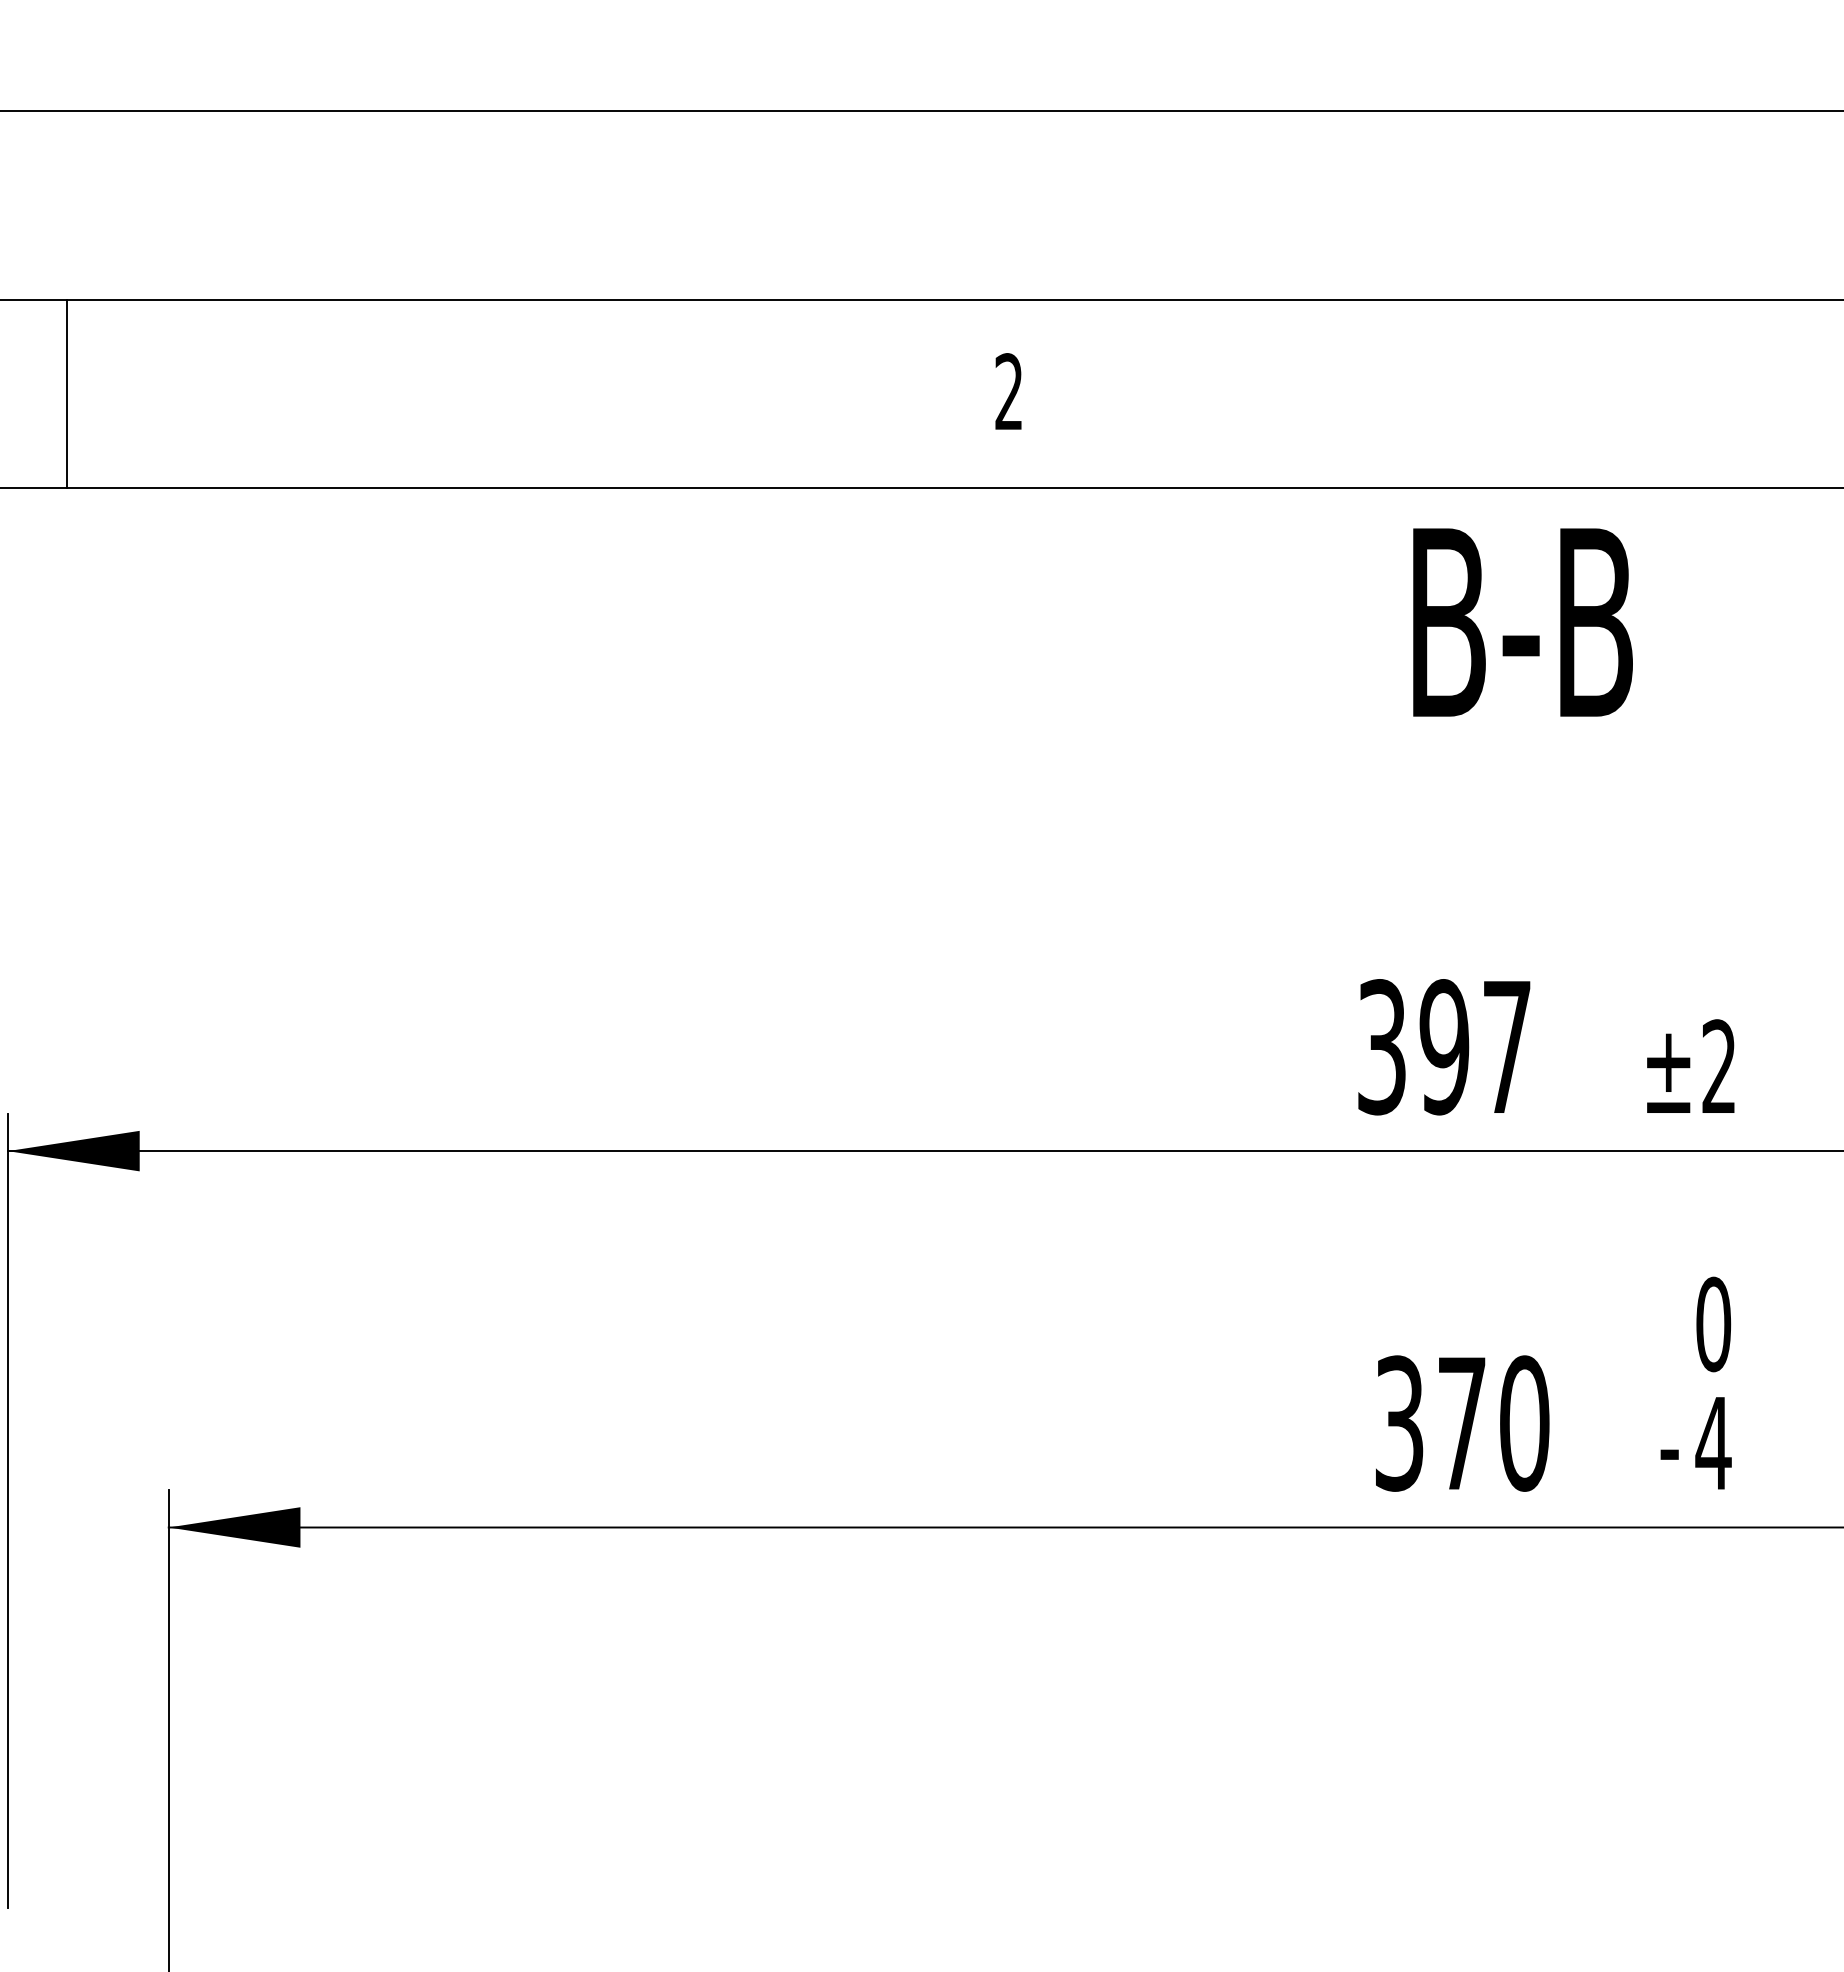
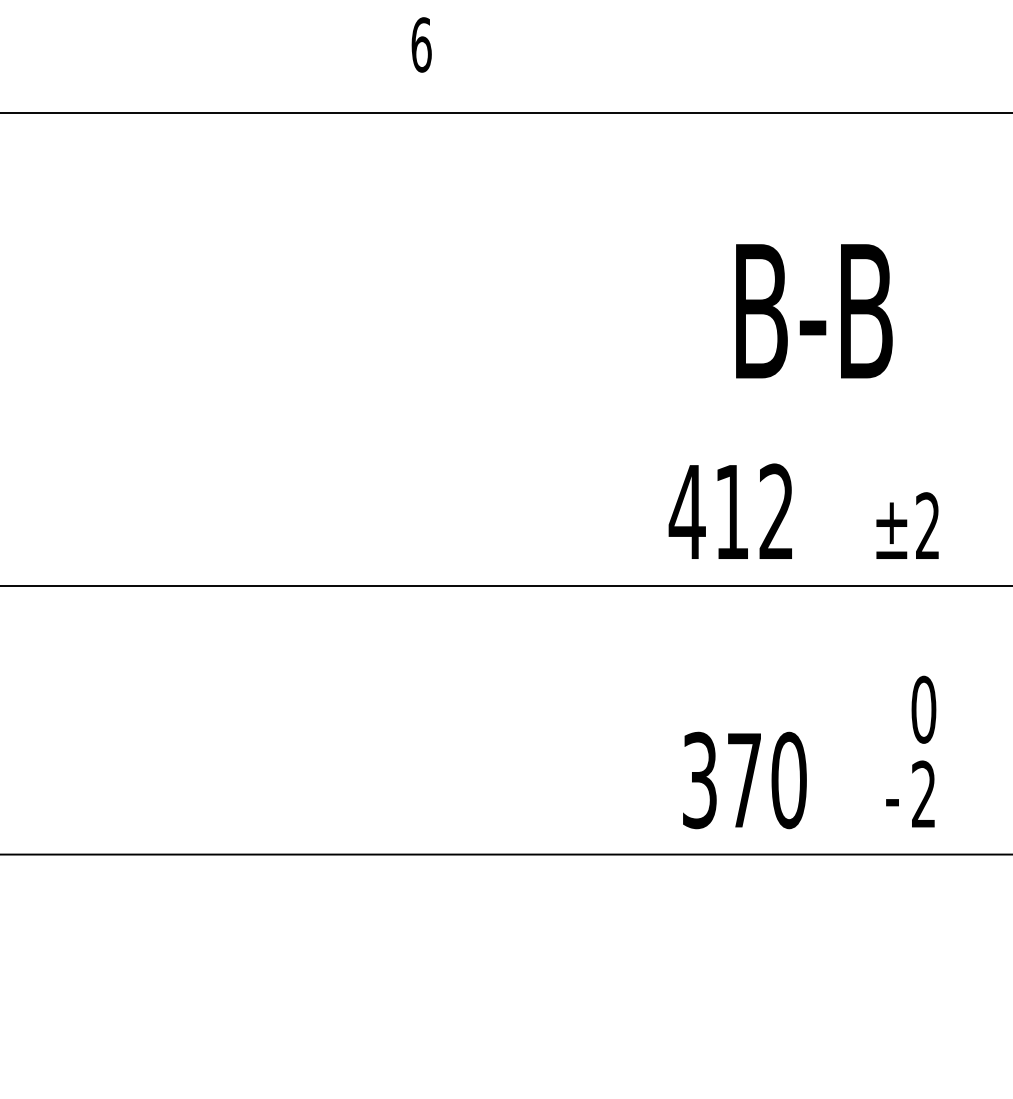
text: (1009, 391) -> (421, 44), 2 -> 6
text: (1522, 622) -> (813, 311), moved
text: (1442, 1047) -> (730, 512), 397 -> 412
text: (1713, 1442) -> (923, 793), 4 -> 2

